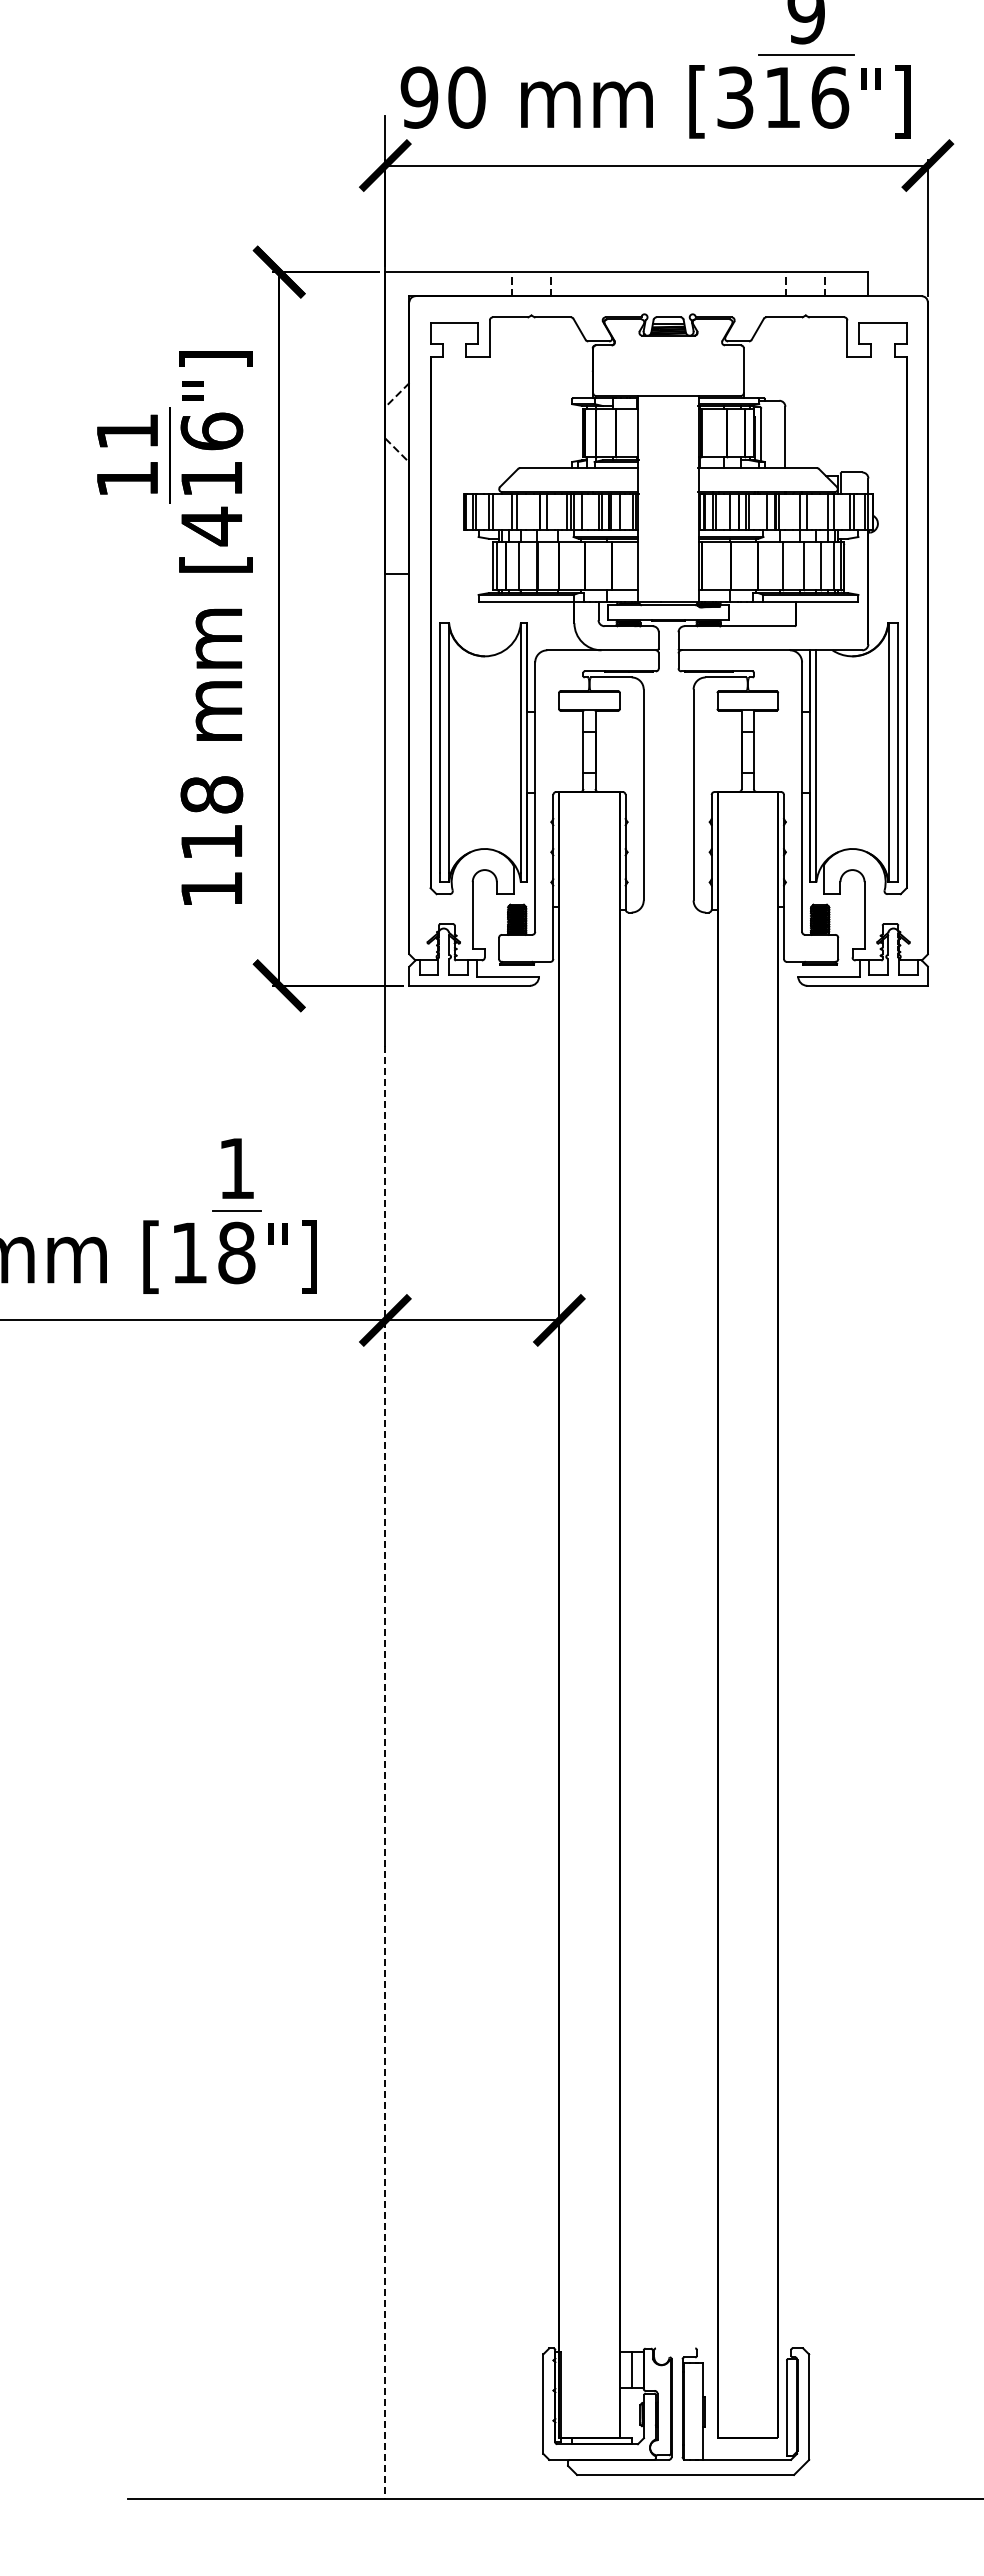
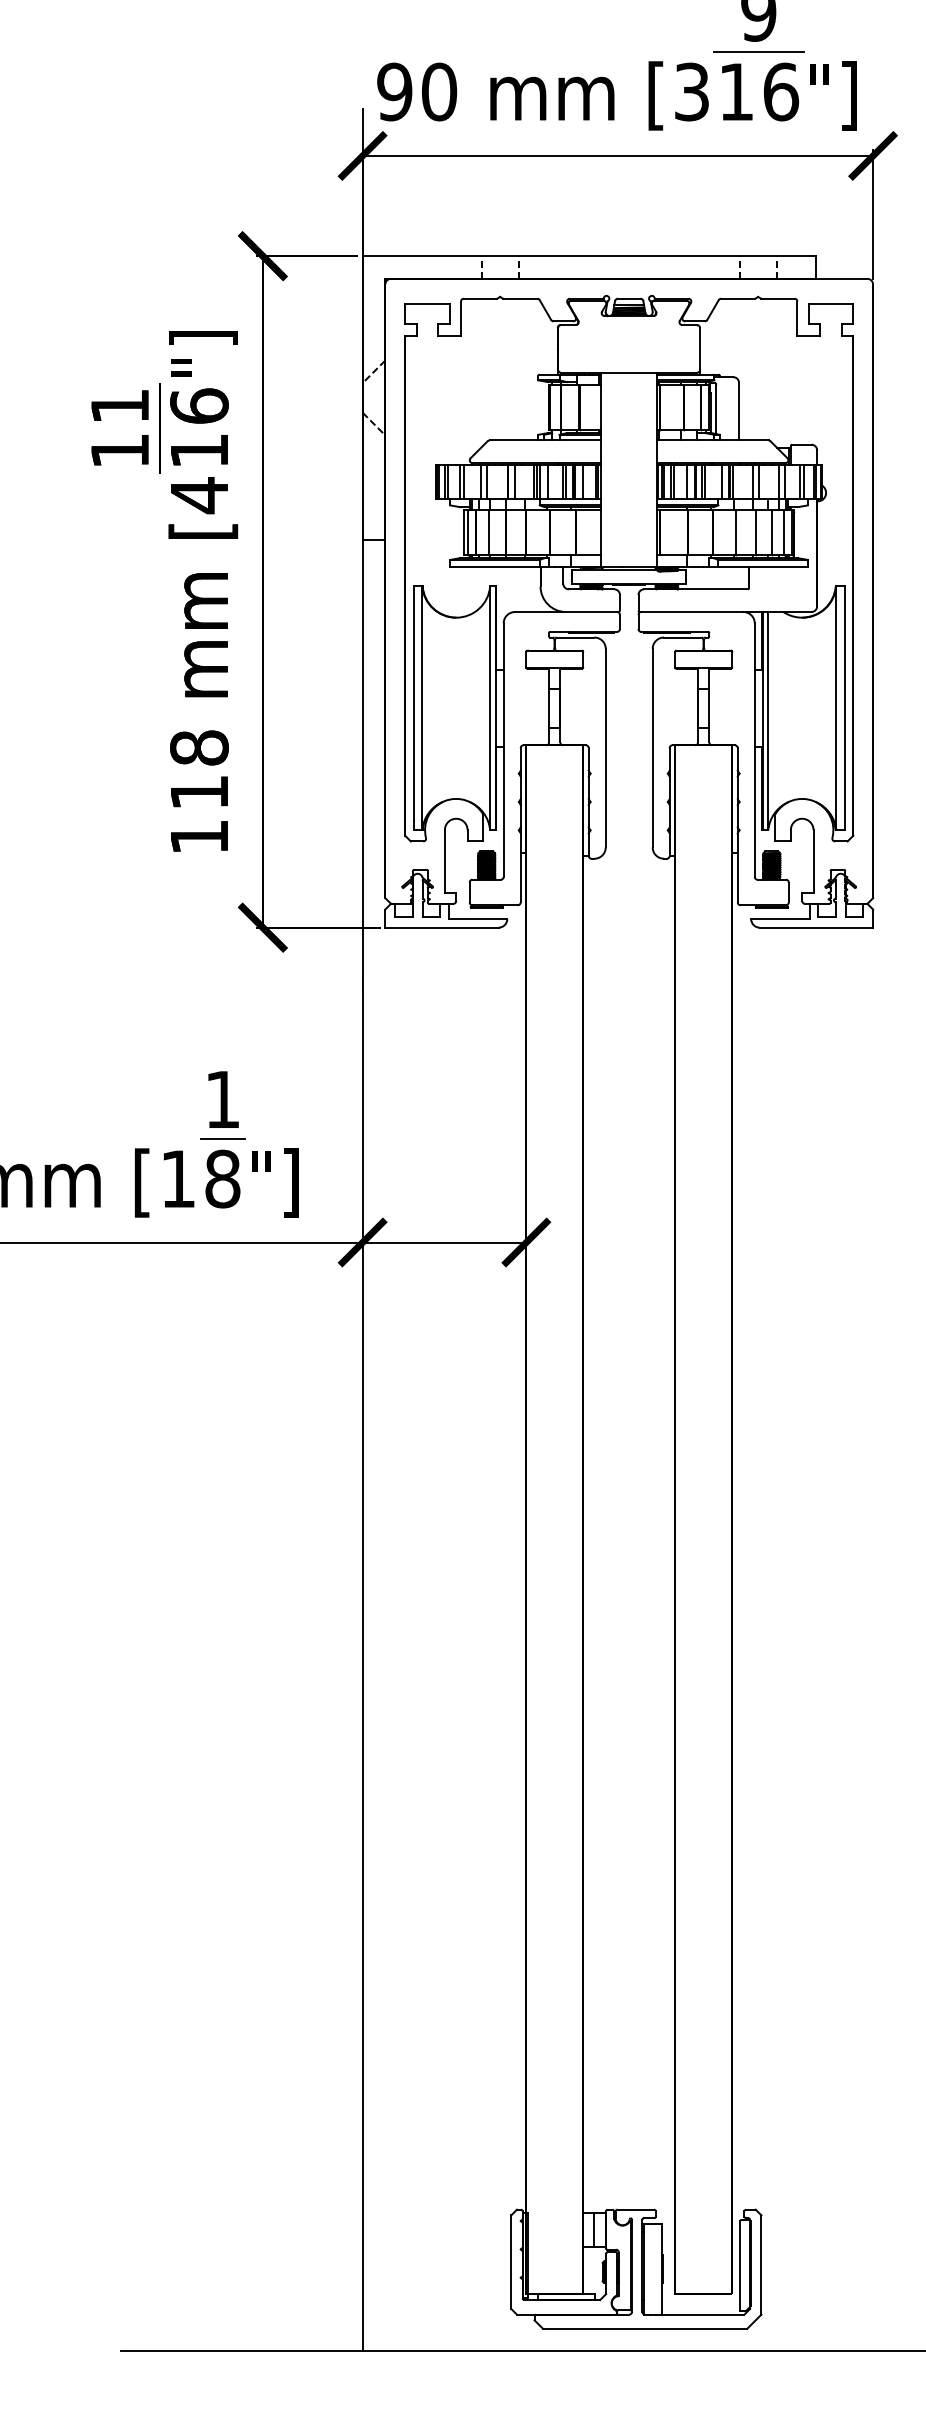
line: (385, 1772) -> (362, 1667), dashed -> solid
line: (675, 2348) -> (635, 2209), added

